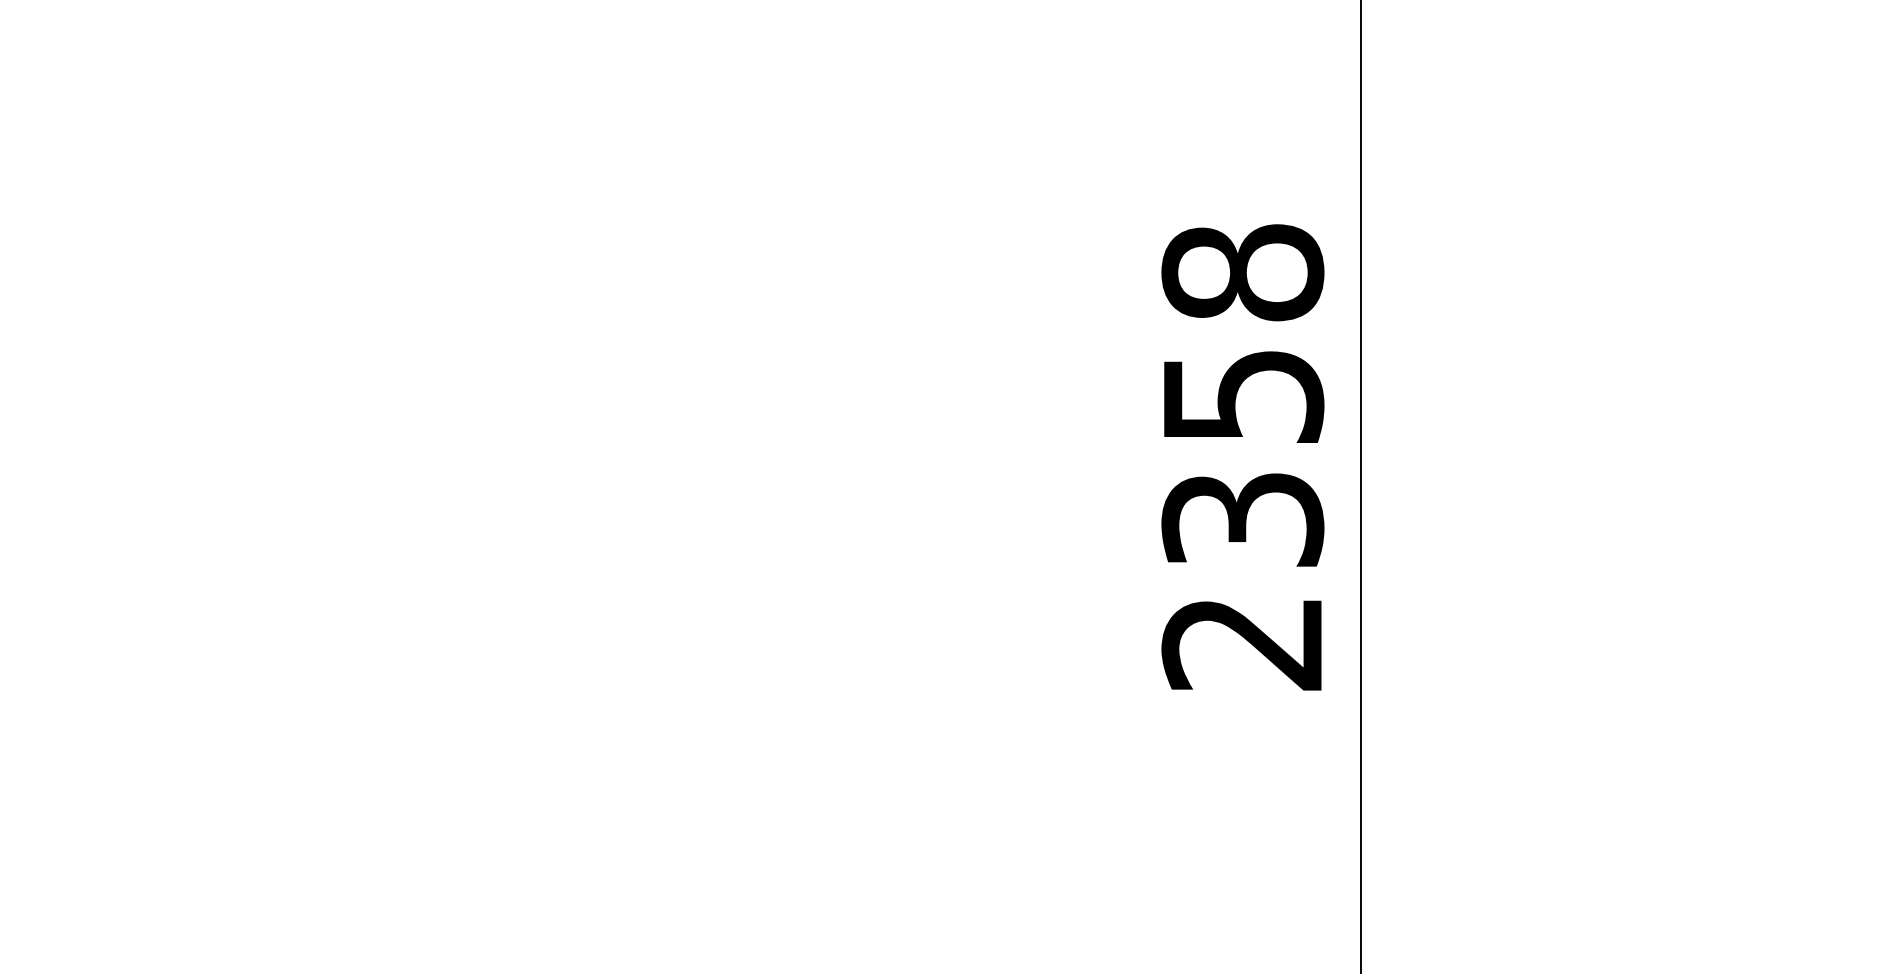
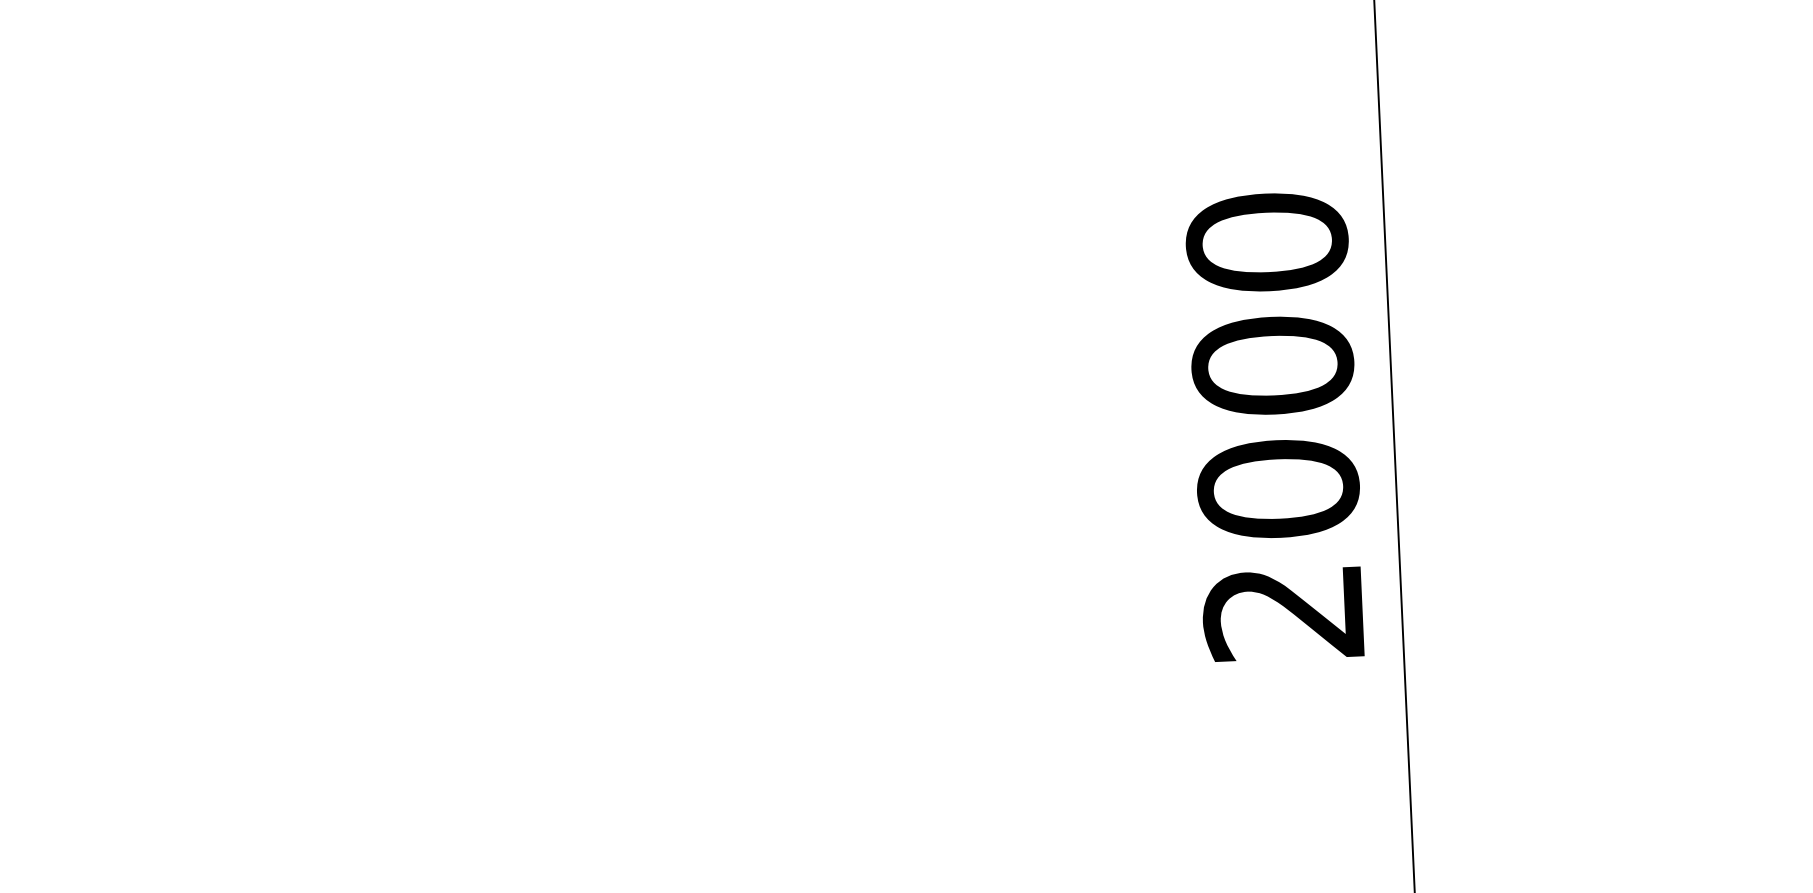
text: (1242, 396) -> (1272, 366), 2358 -> 2000

